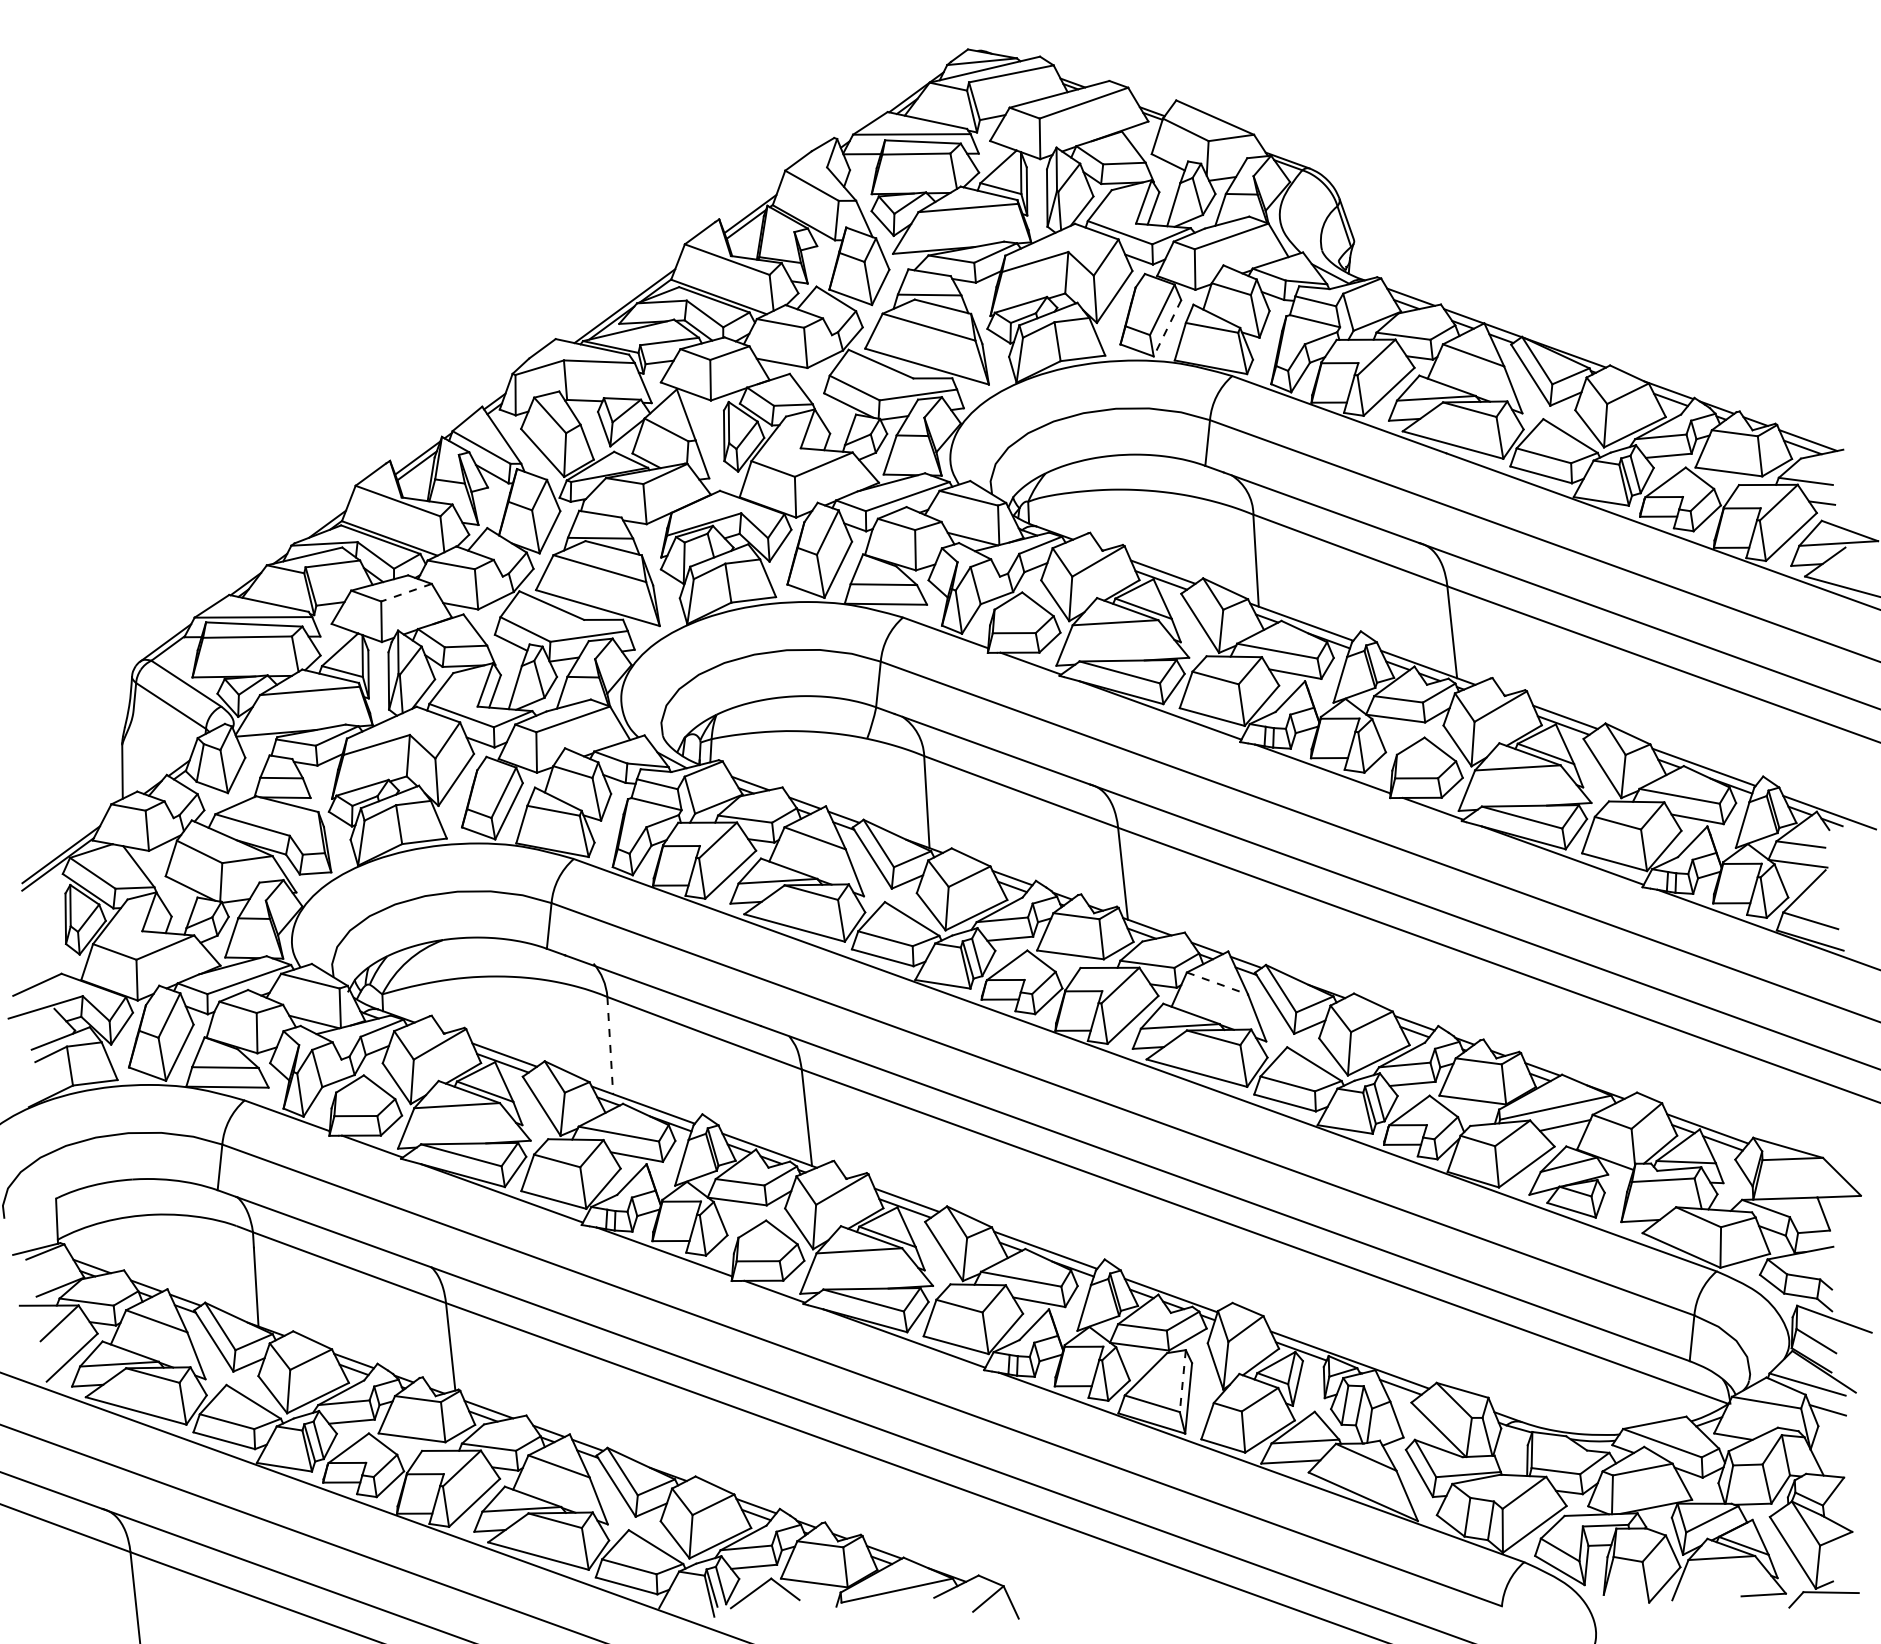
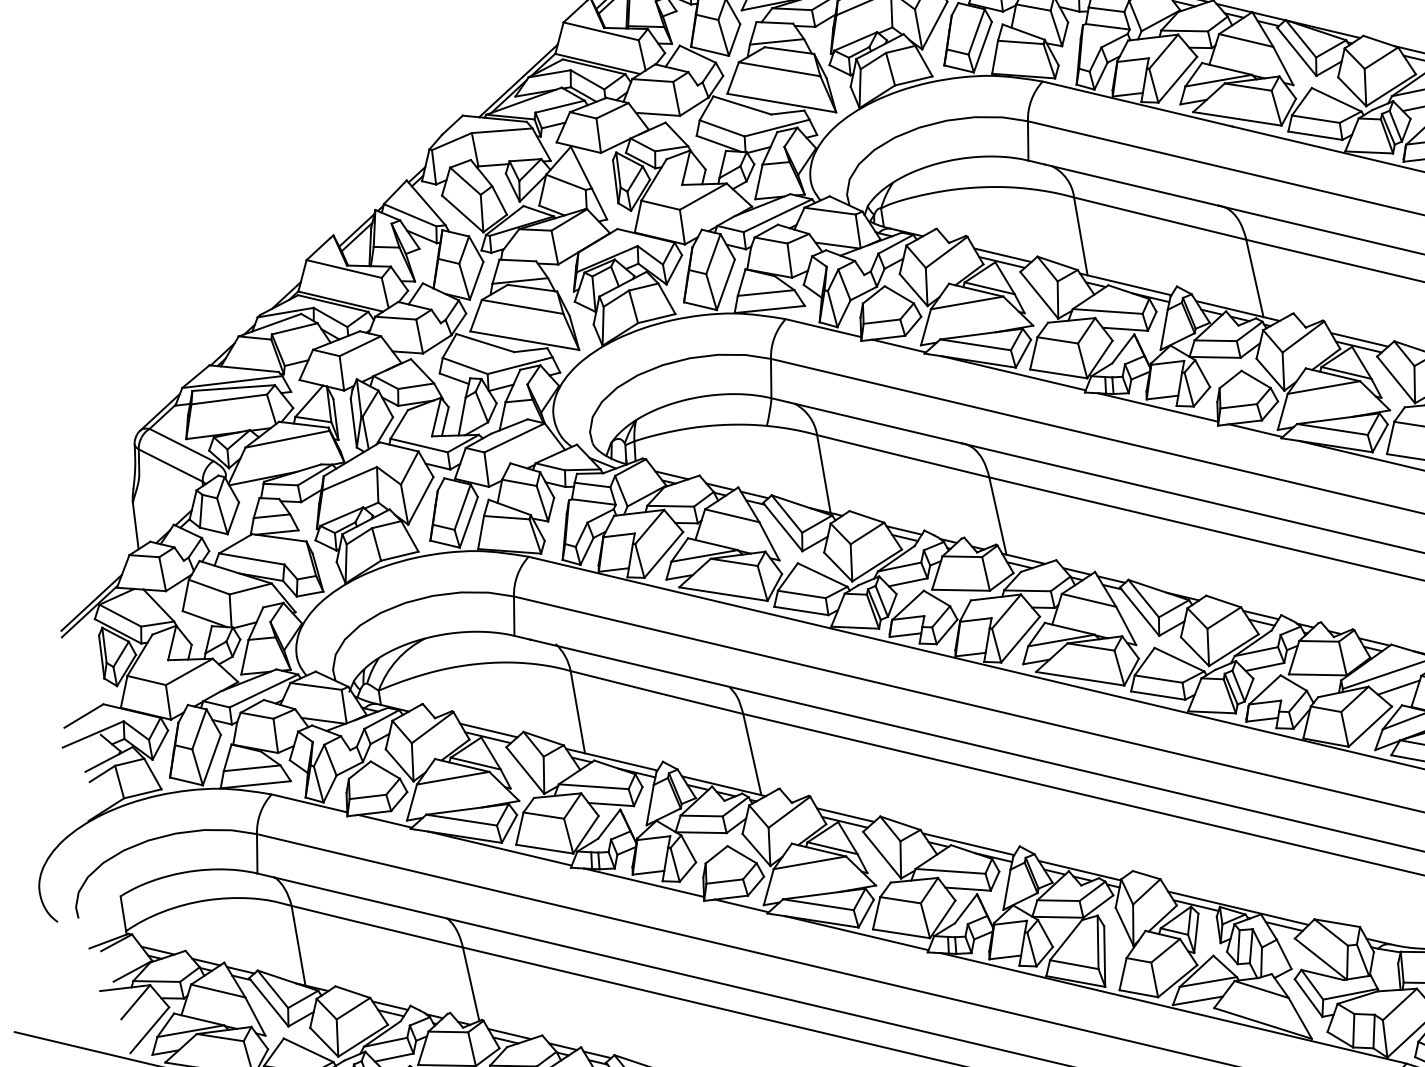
line: (1167, 328) -> (982, 47), dashed -> solid
line: (406, 592) -> (360, 346), dashed -> solid
line: (1217, 983) -> (1089, 600), dashed -> solid
line: (610, 1045) -> (578, 712), dashed -> solid
line: (1182, 1381) -> (1097, 942), dashed -> solid

